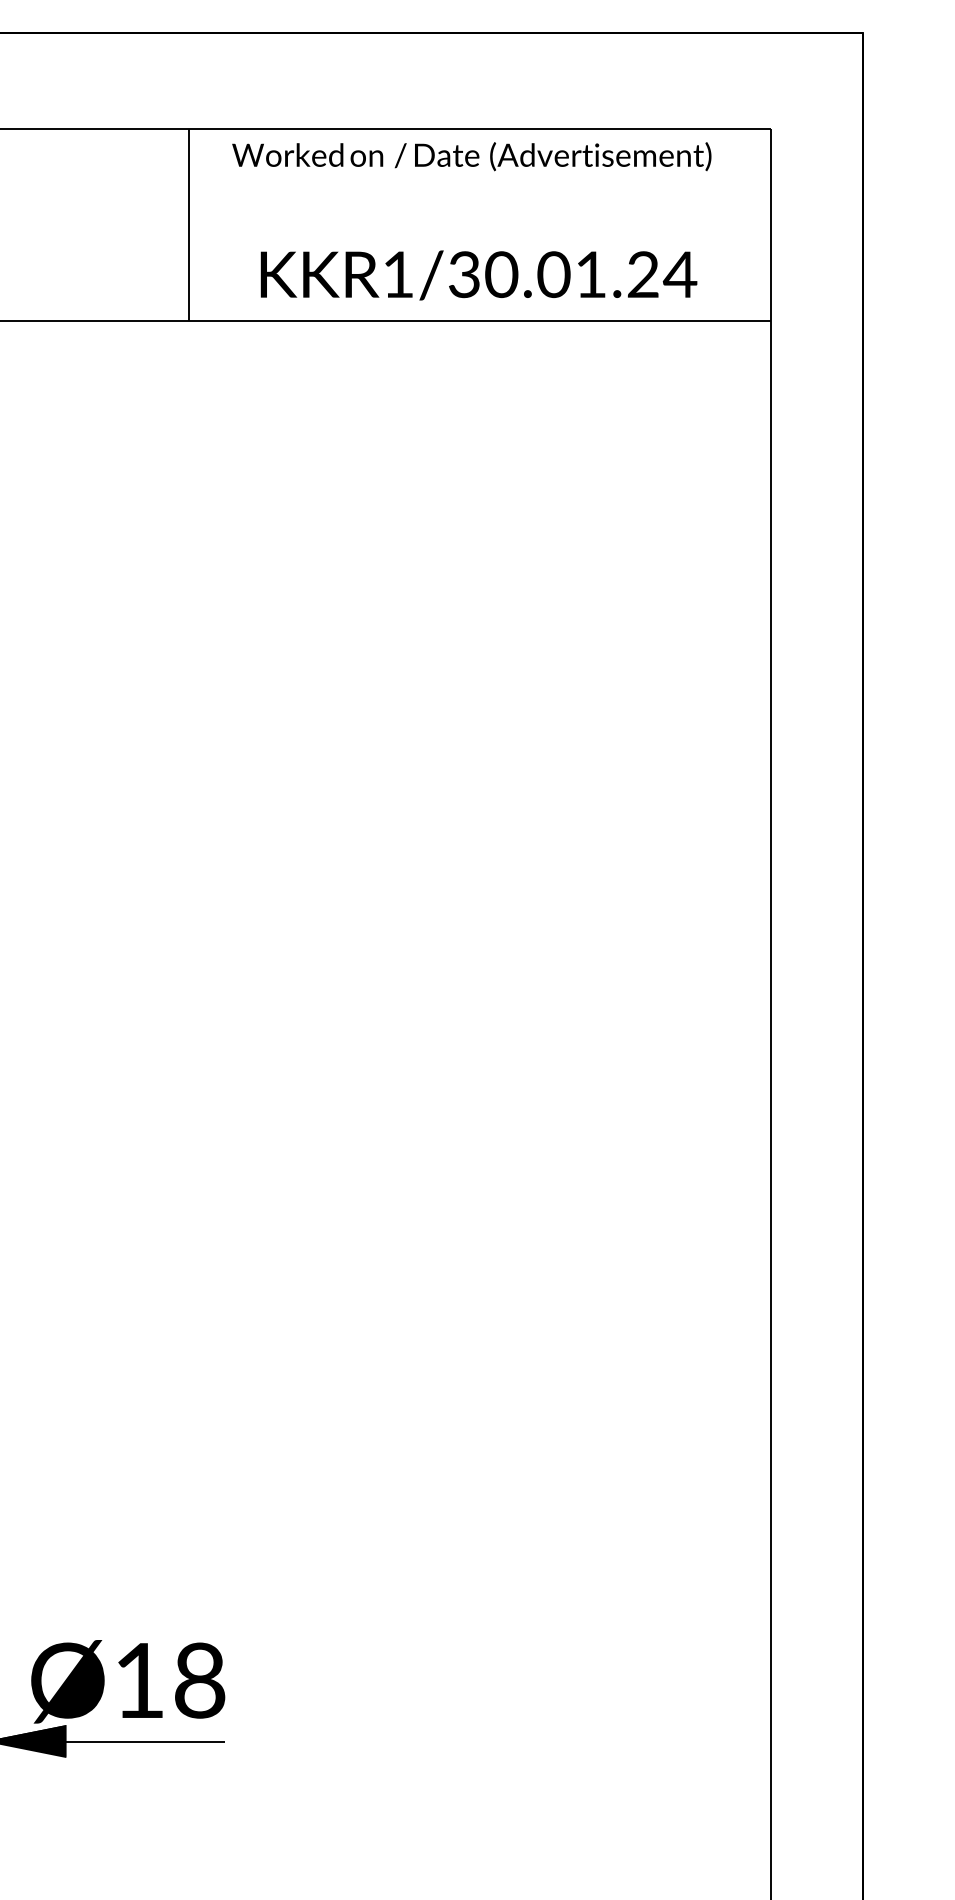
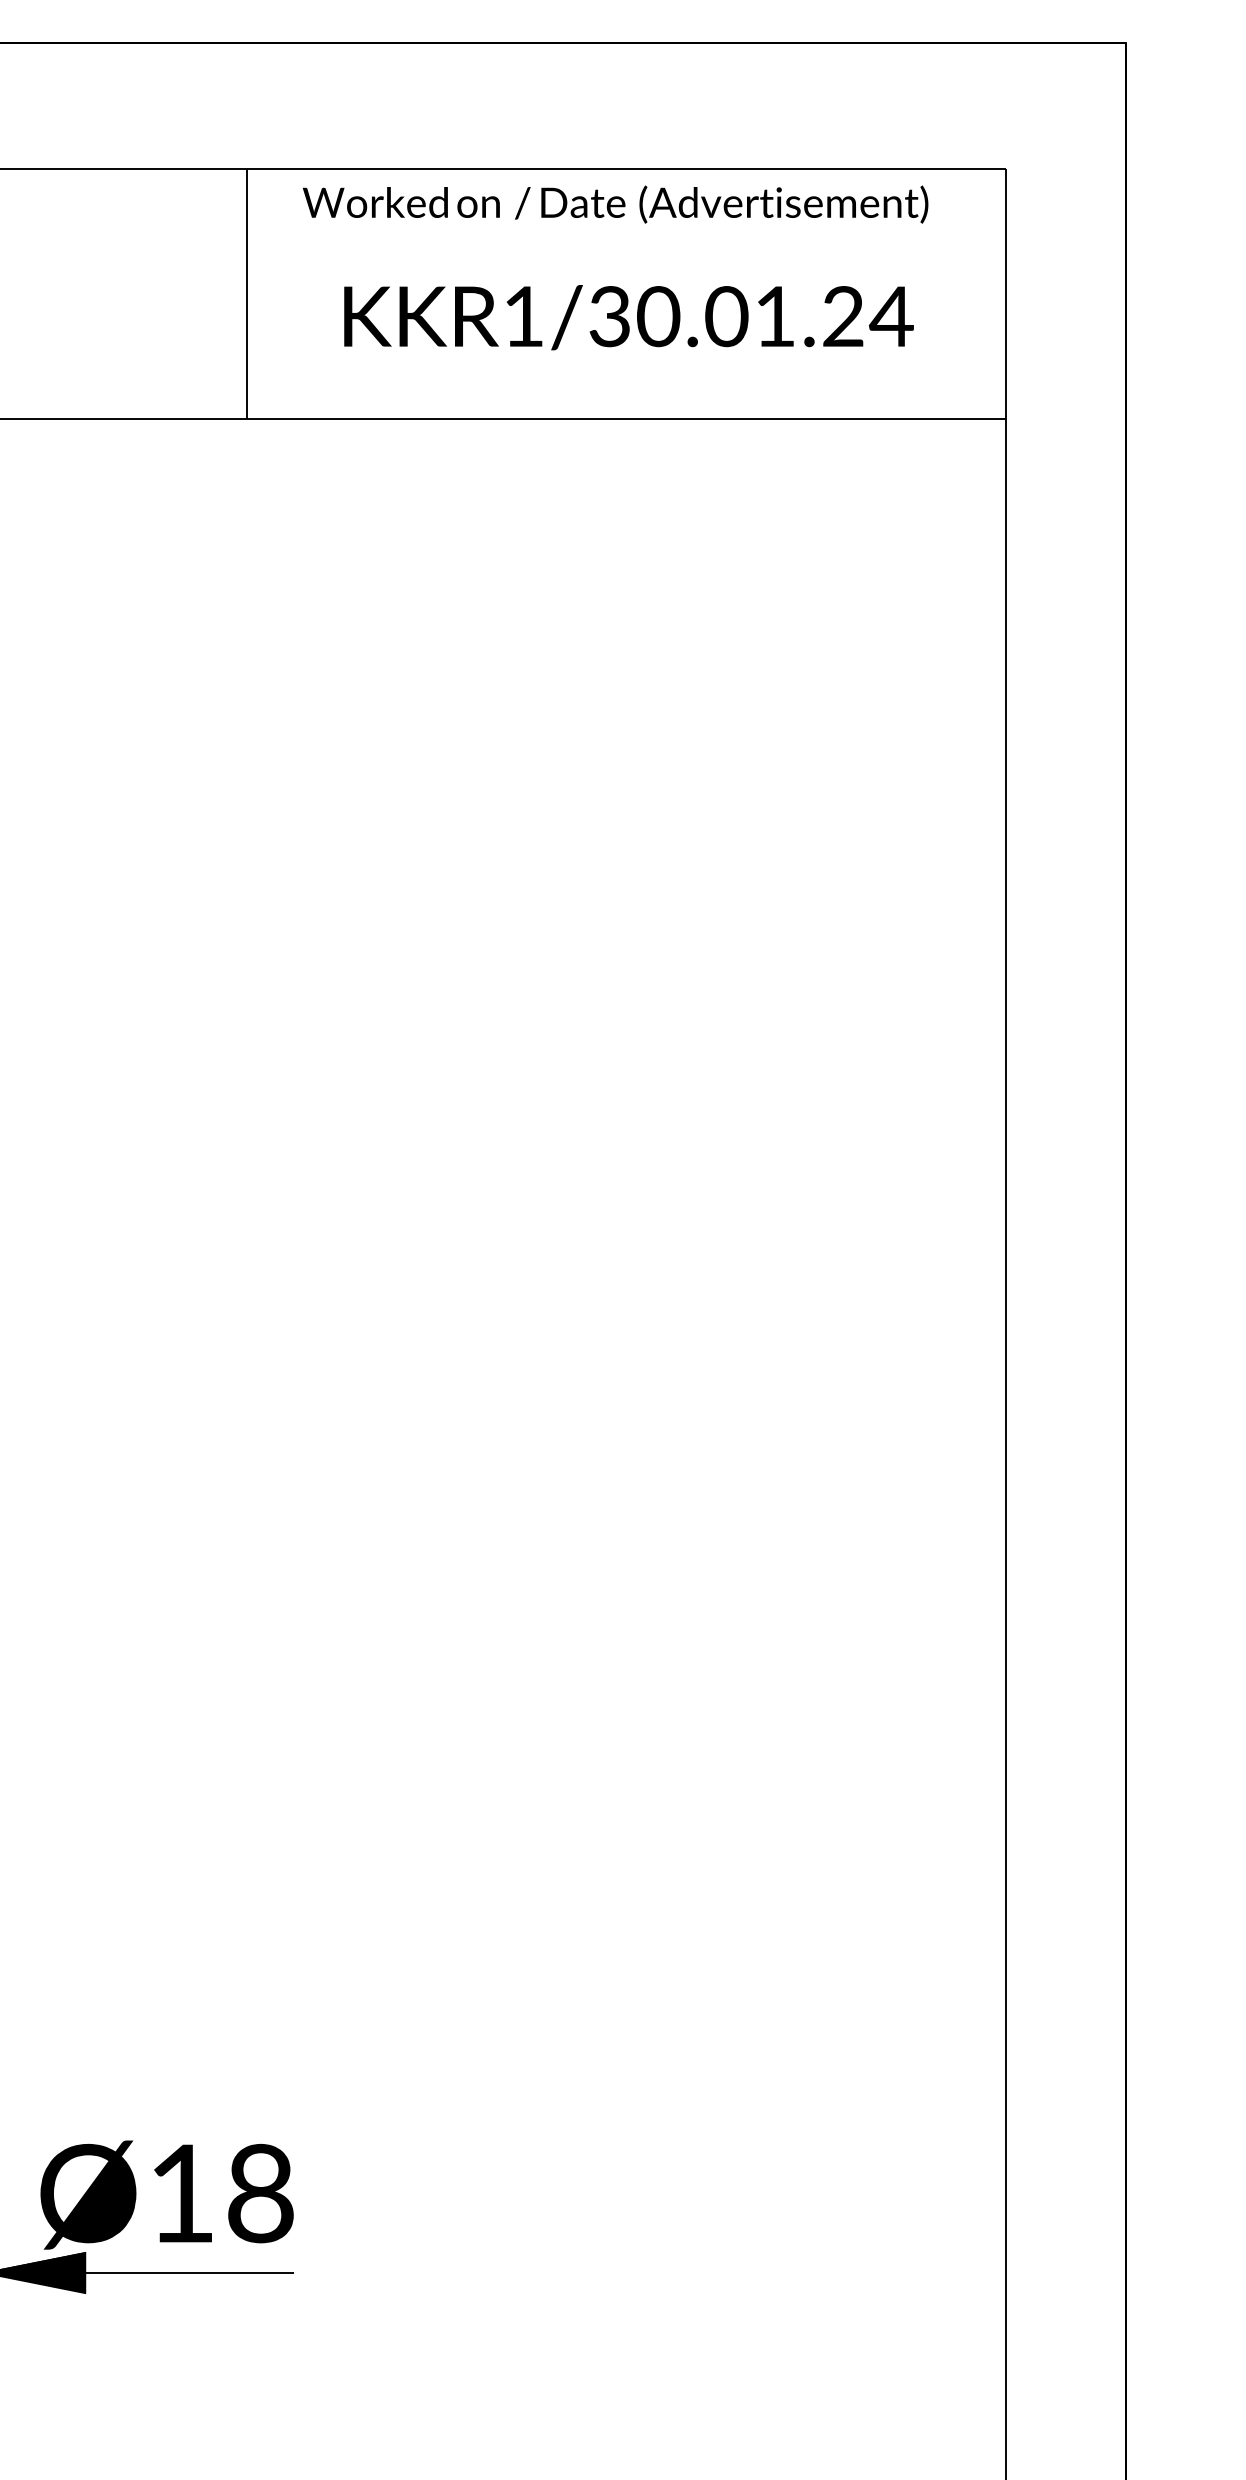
text: (478, 275) -> (628, 317), moved

